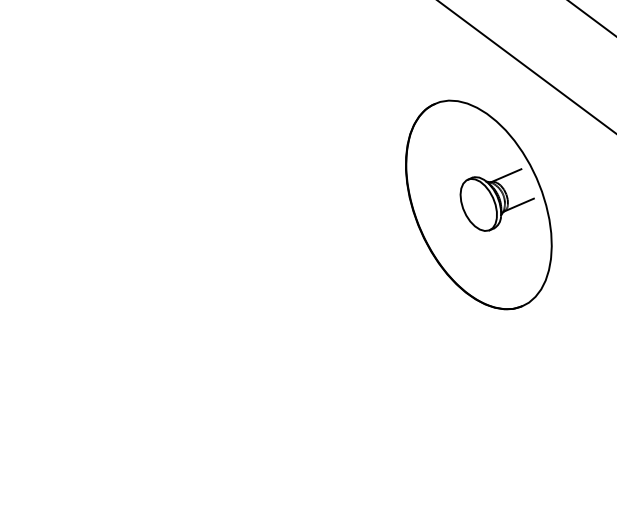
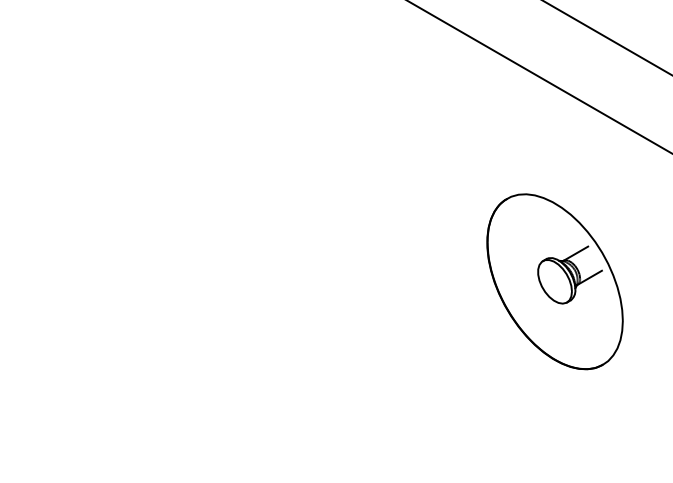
part: (478, 204) -> (554, 281), moved

